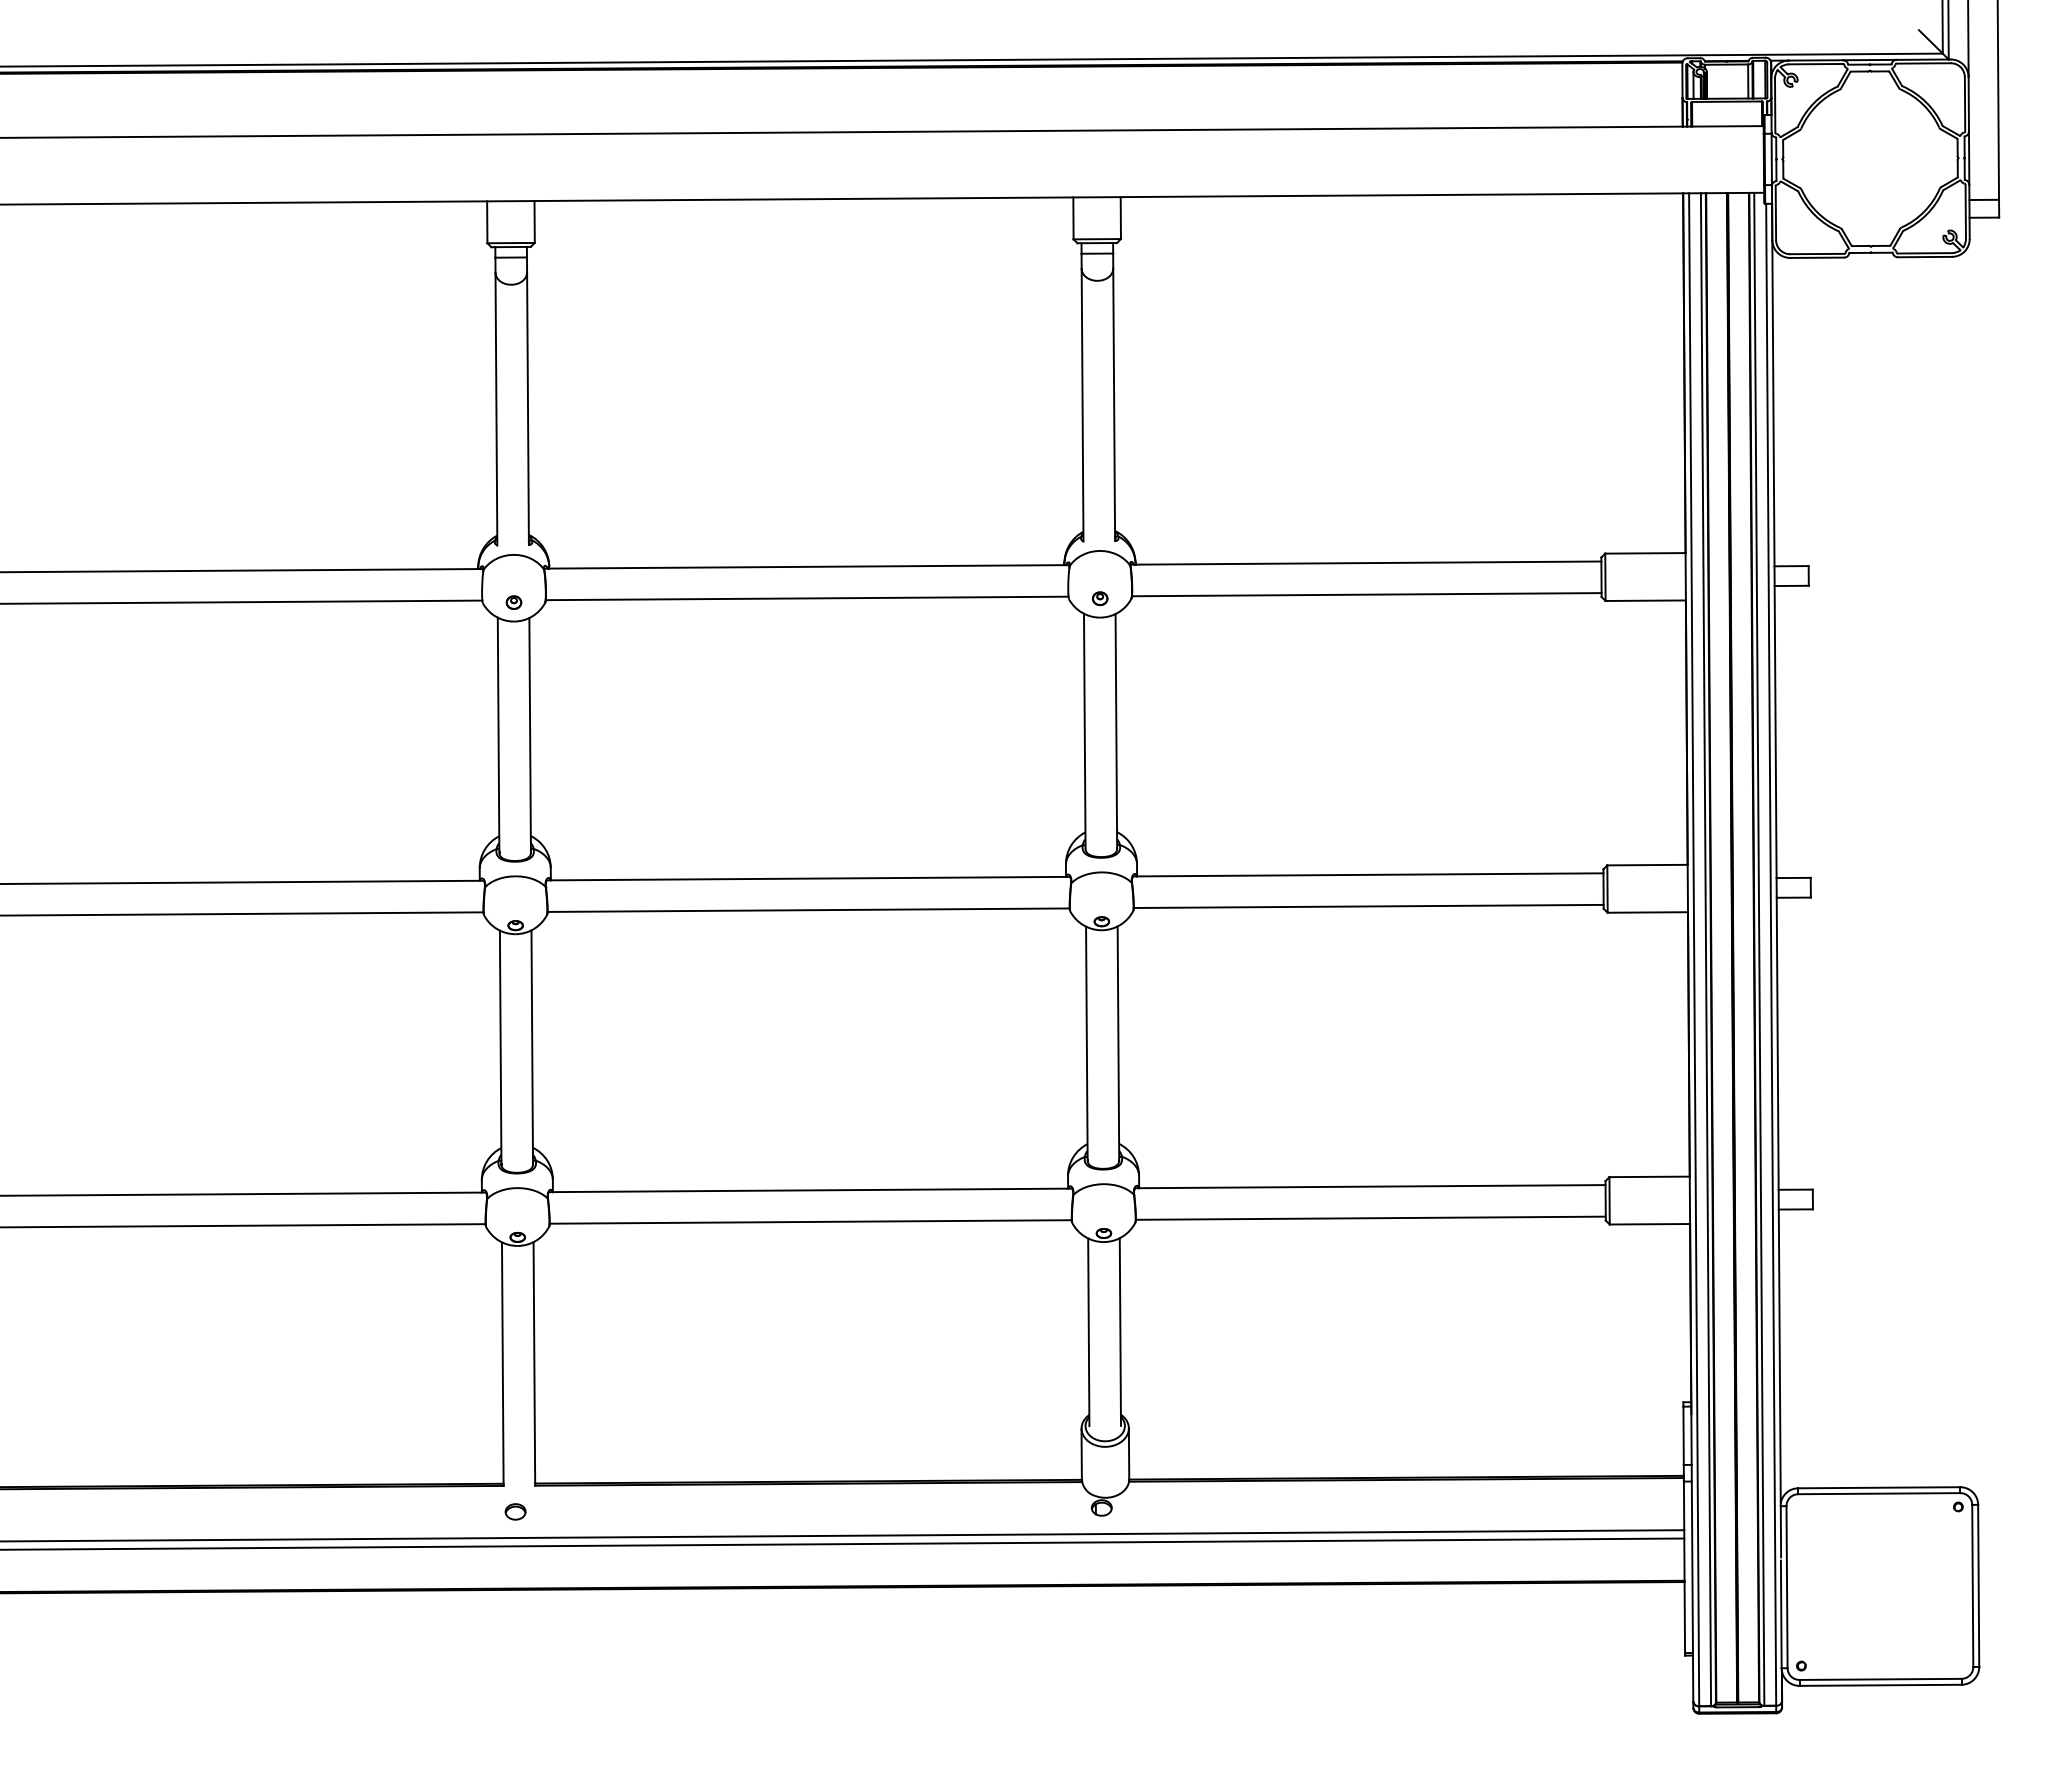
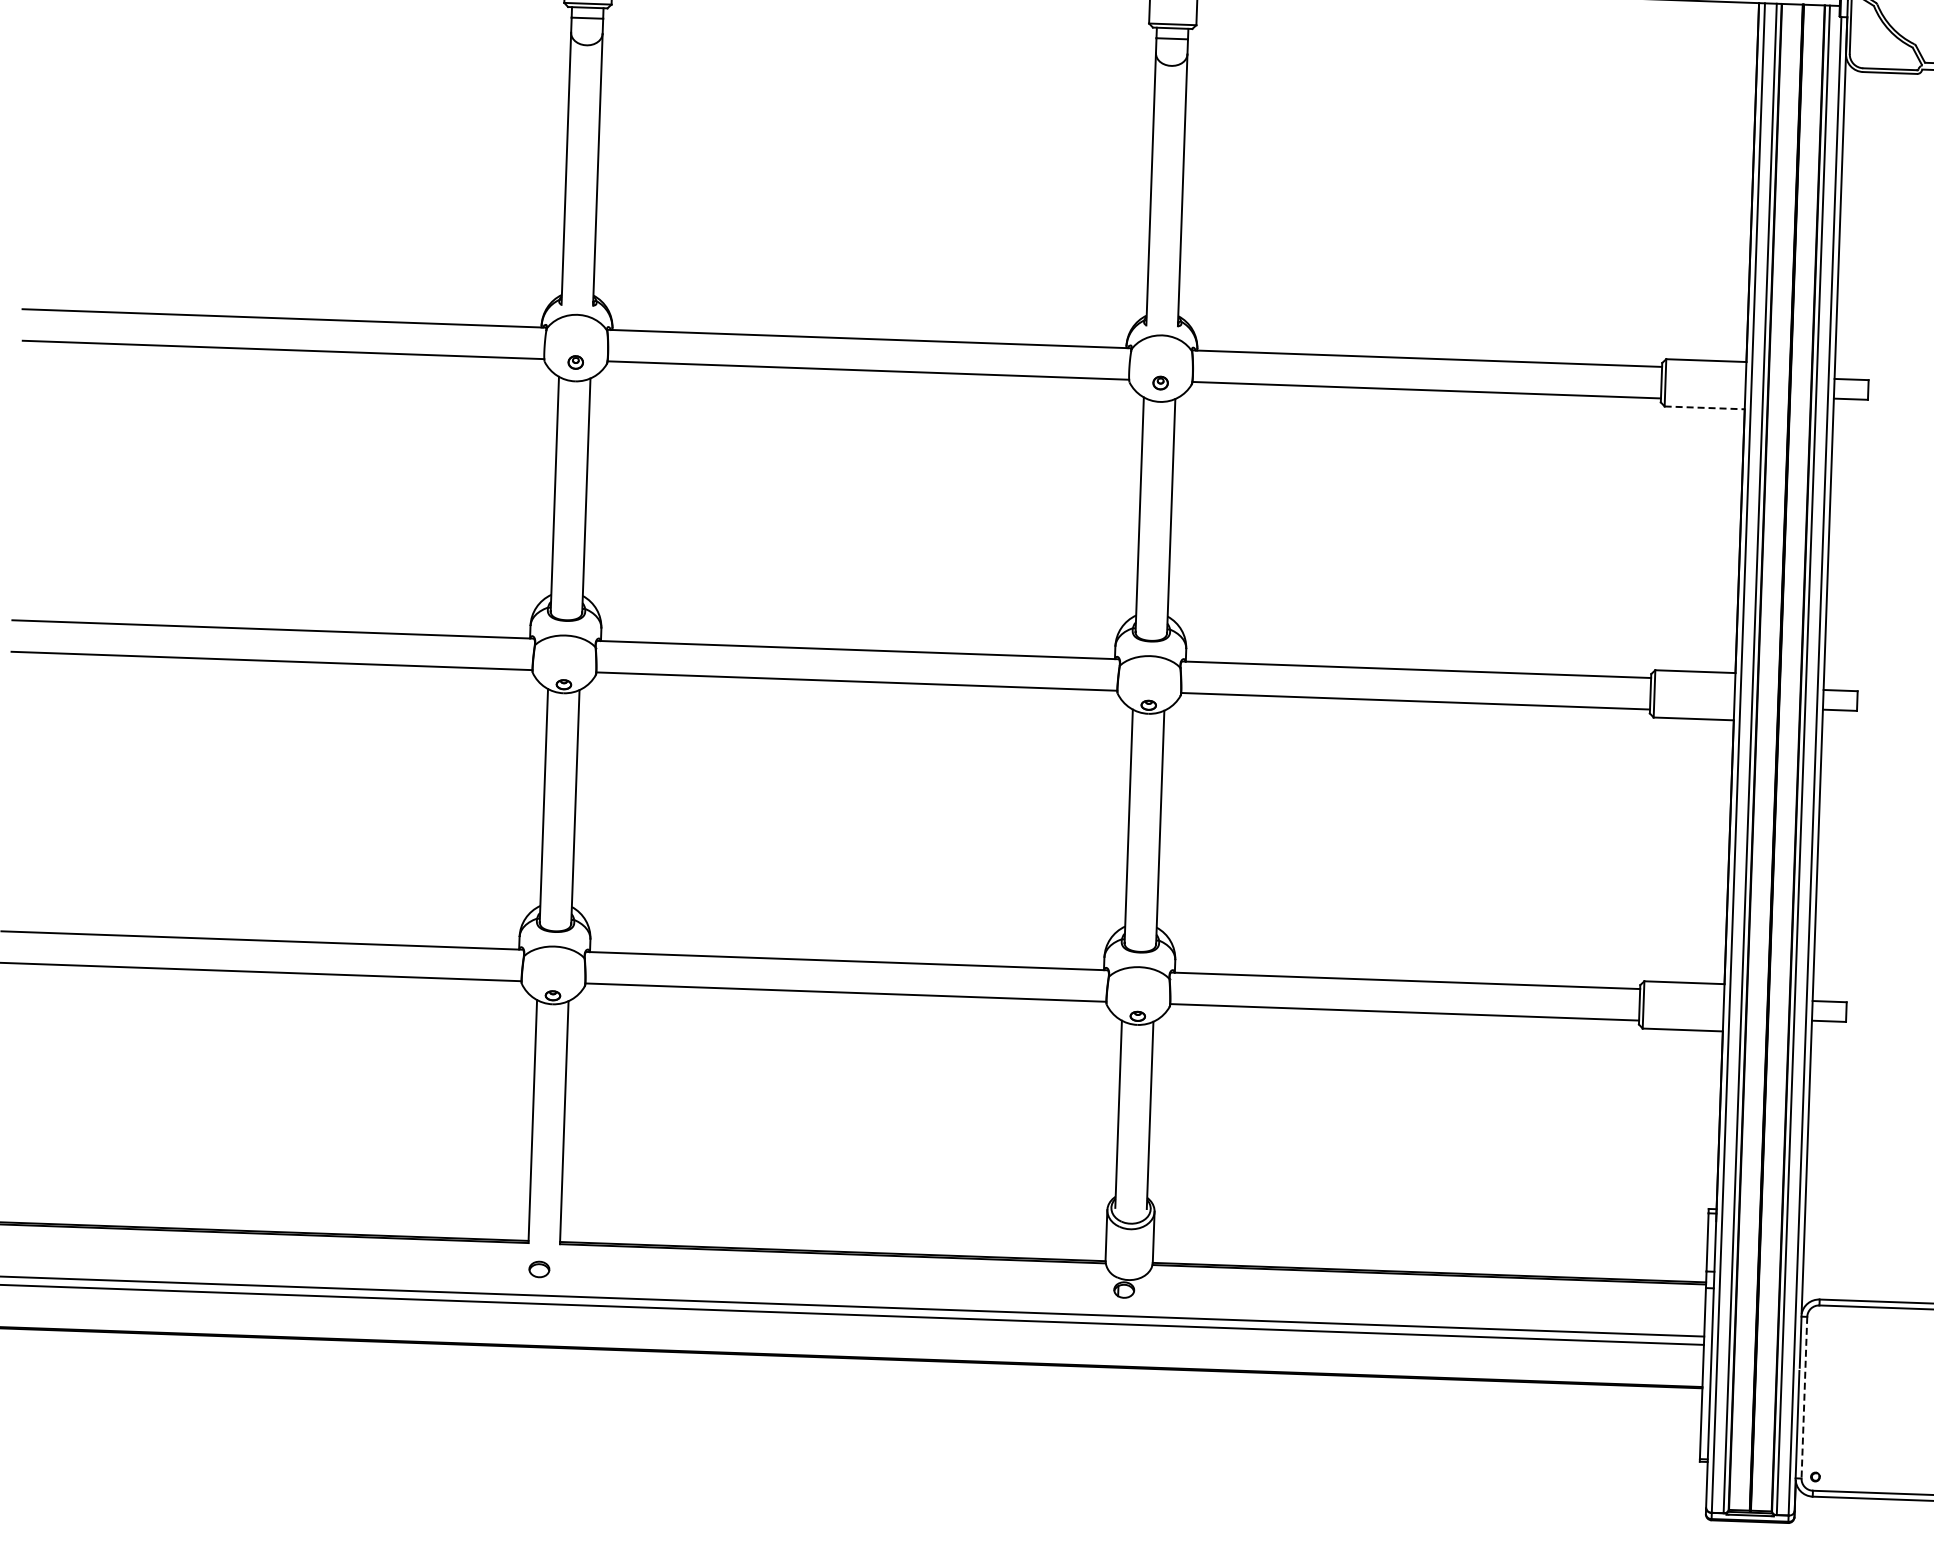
line: (1646, 600) -> (1705, 407), solid -> dashed
line: (1787, 1587) -> (1804, 1398), solid -> dashed

